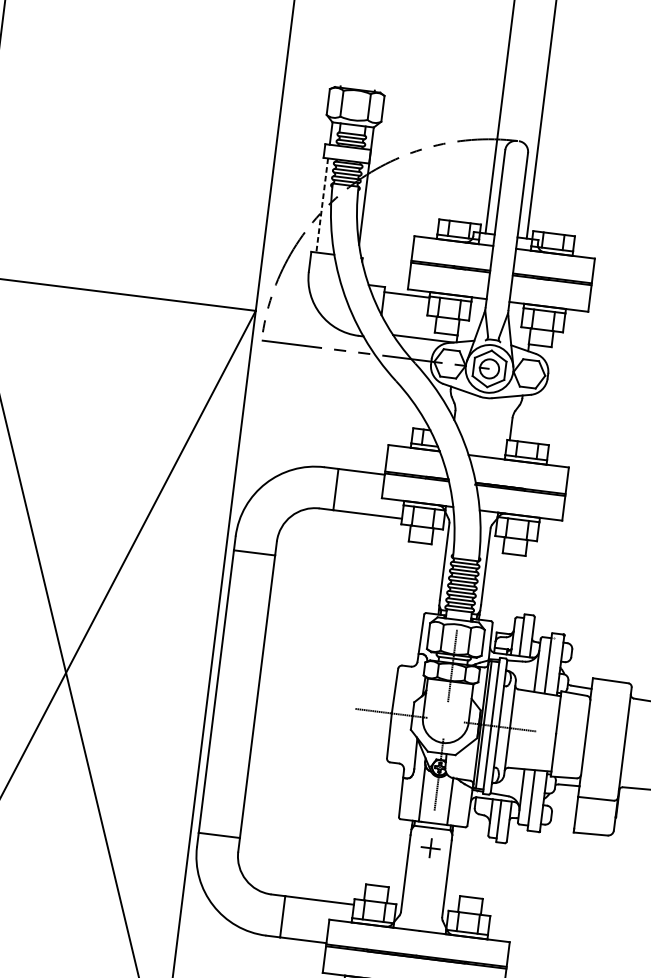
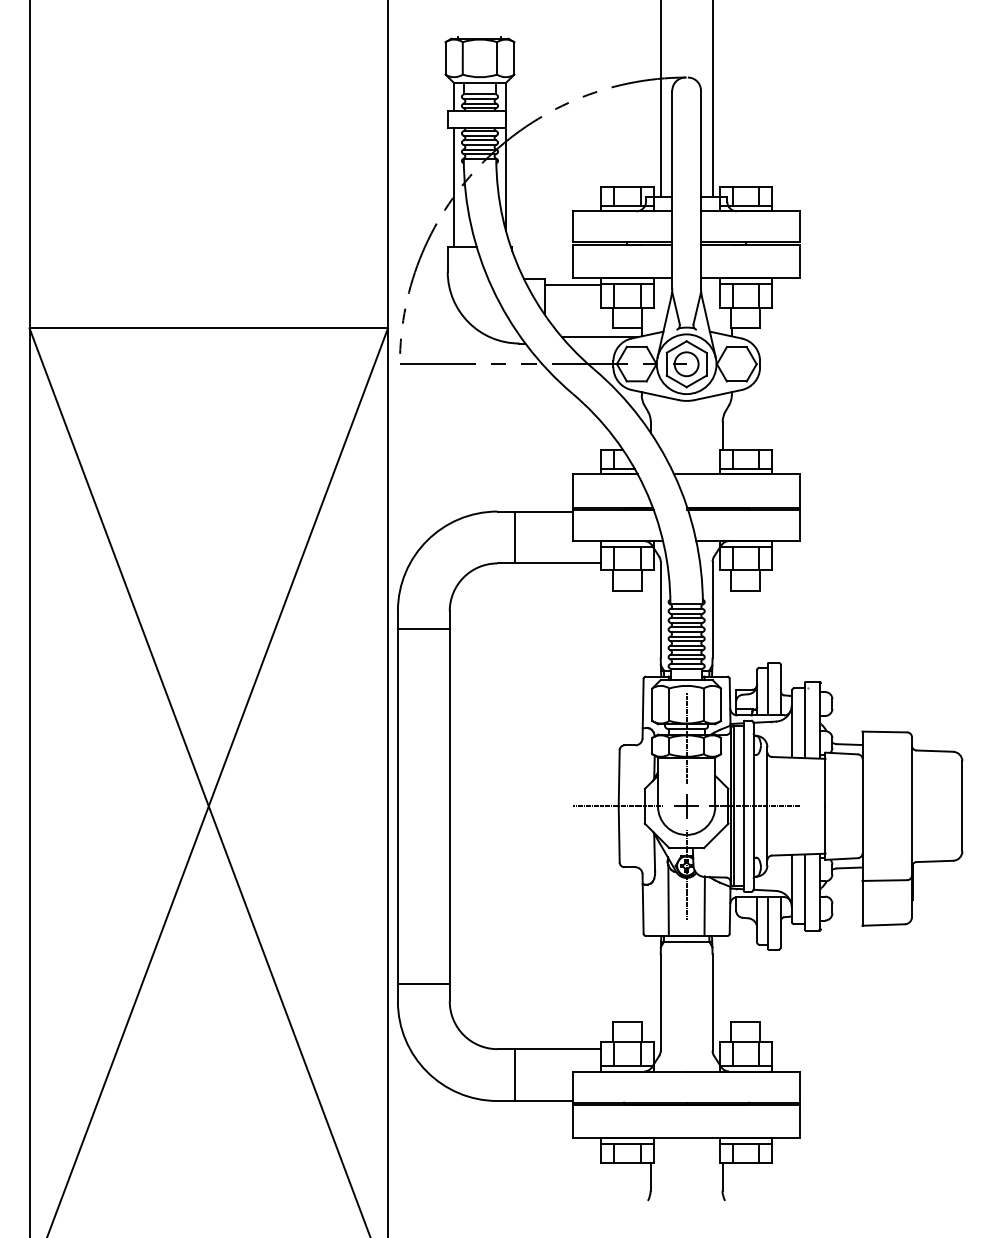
line: (322, 206) -> (454, 188), dashed -> solid
part: (430, 848) -> (686, 806), moved

